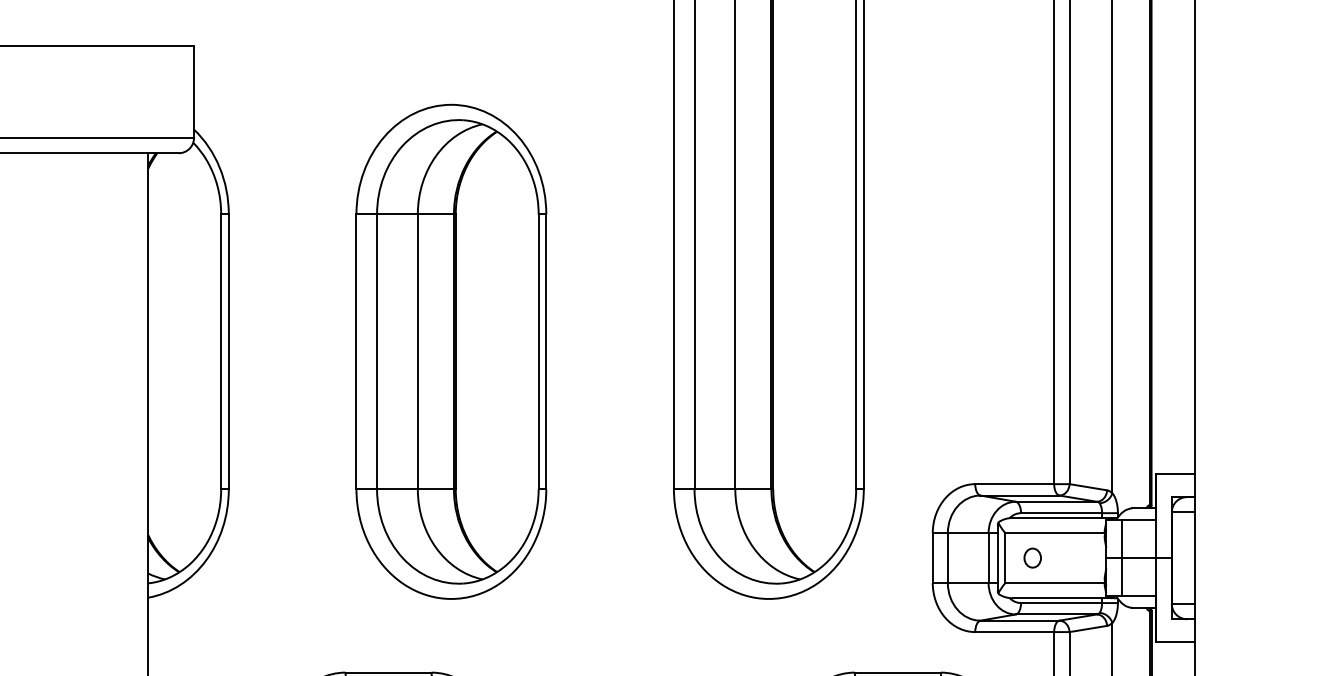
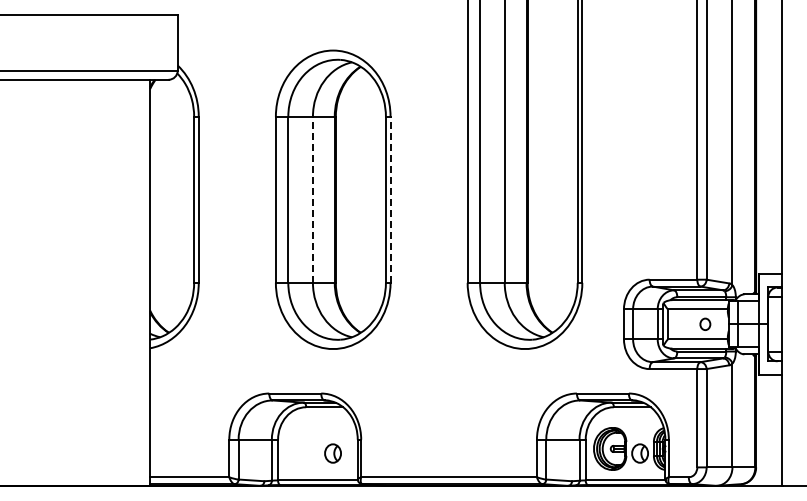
line: (417, 351) -> (312, 199), solid -> dashed
line: (546, 351) -> (390, 199), solid -> dashed
part: (1032, 556) -> (705, 323), moved

